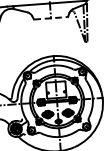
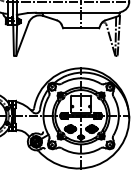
line: (51, 18) -> (81, 28), dashed -> solid

